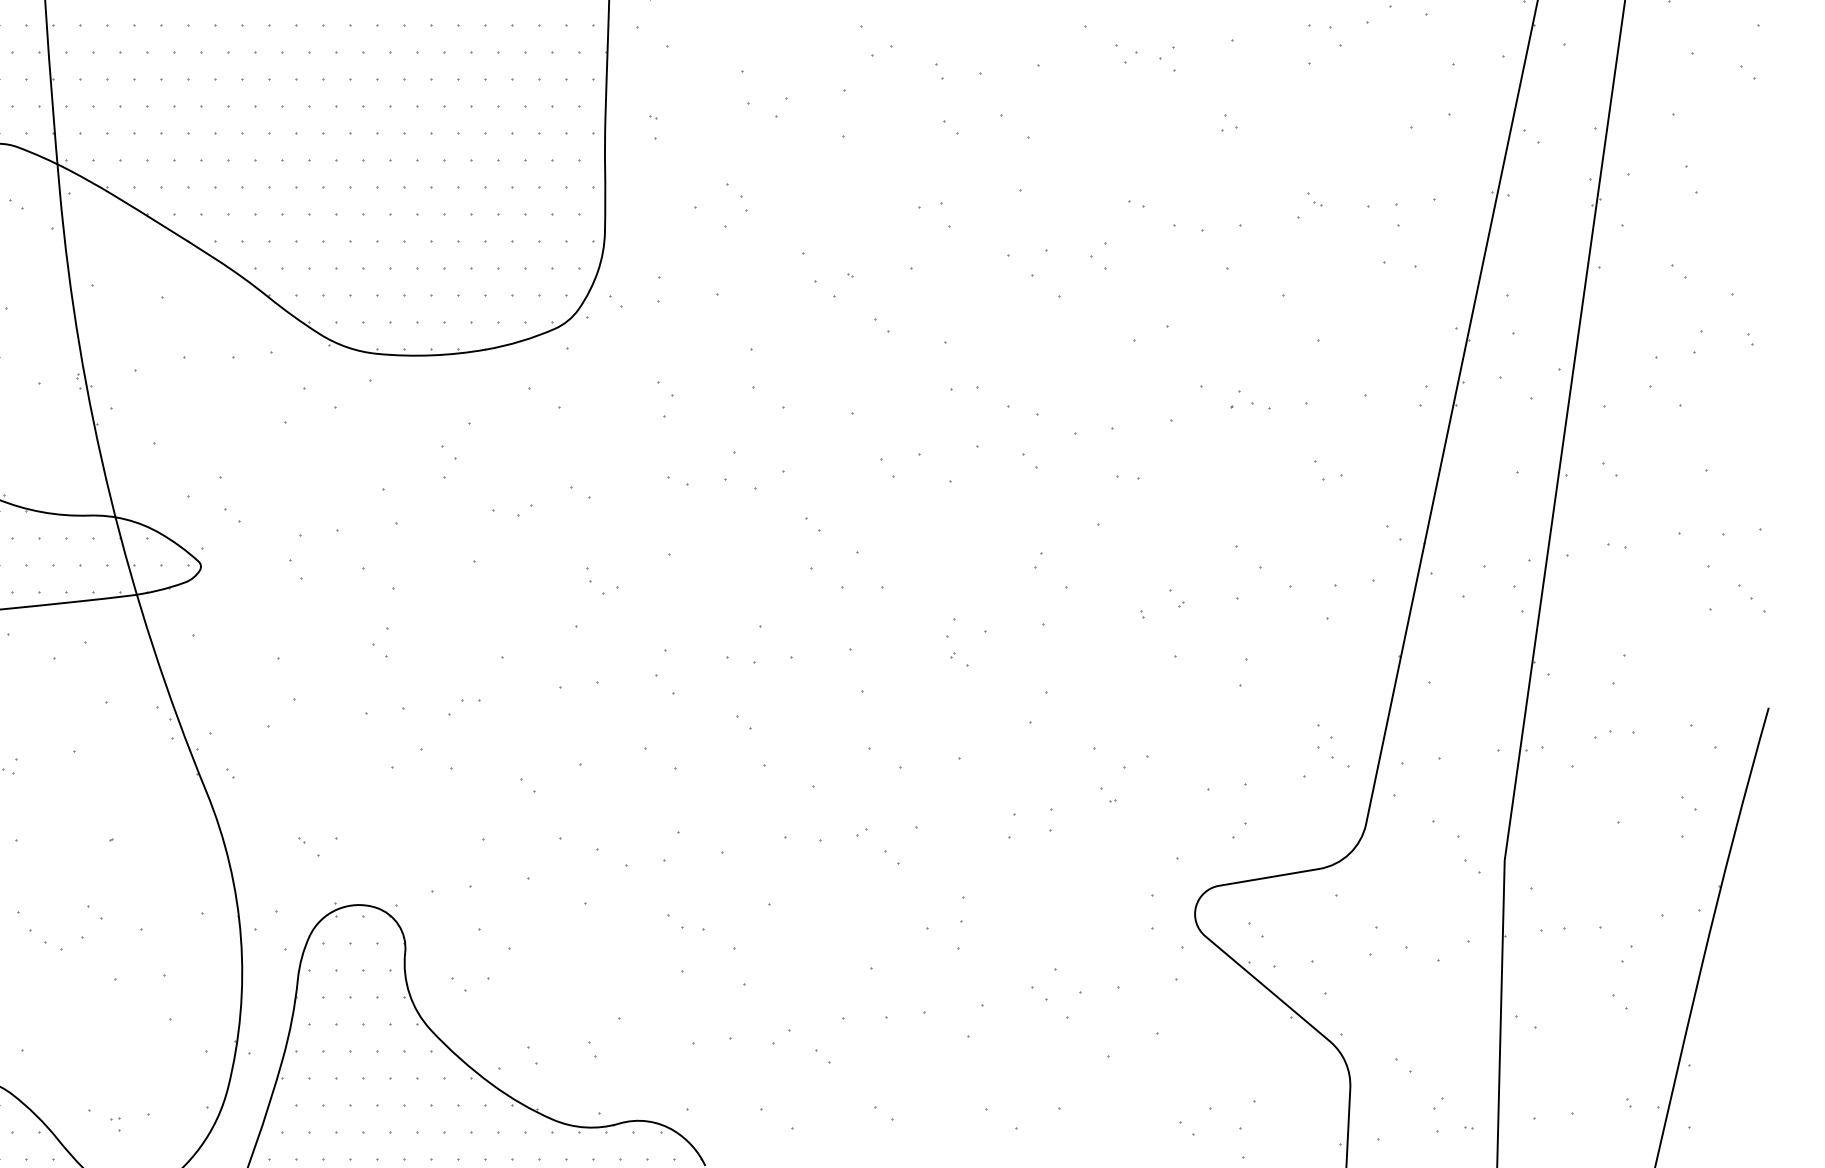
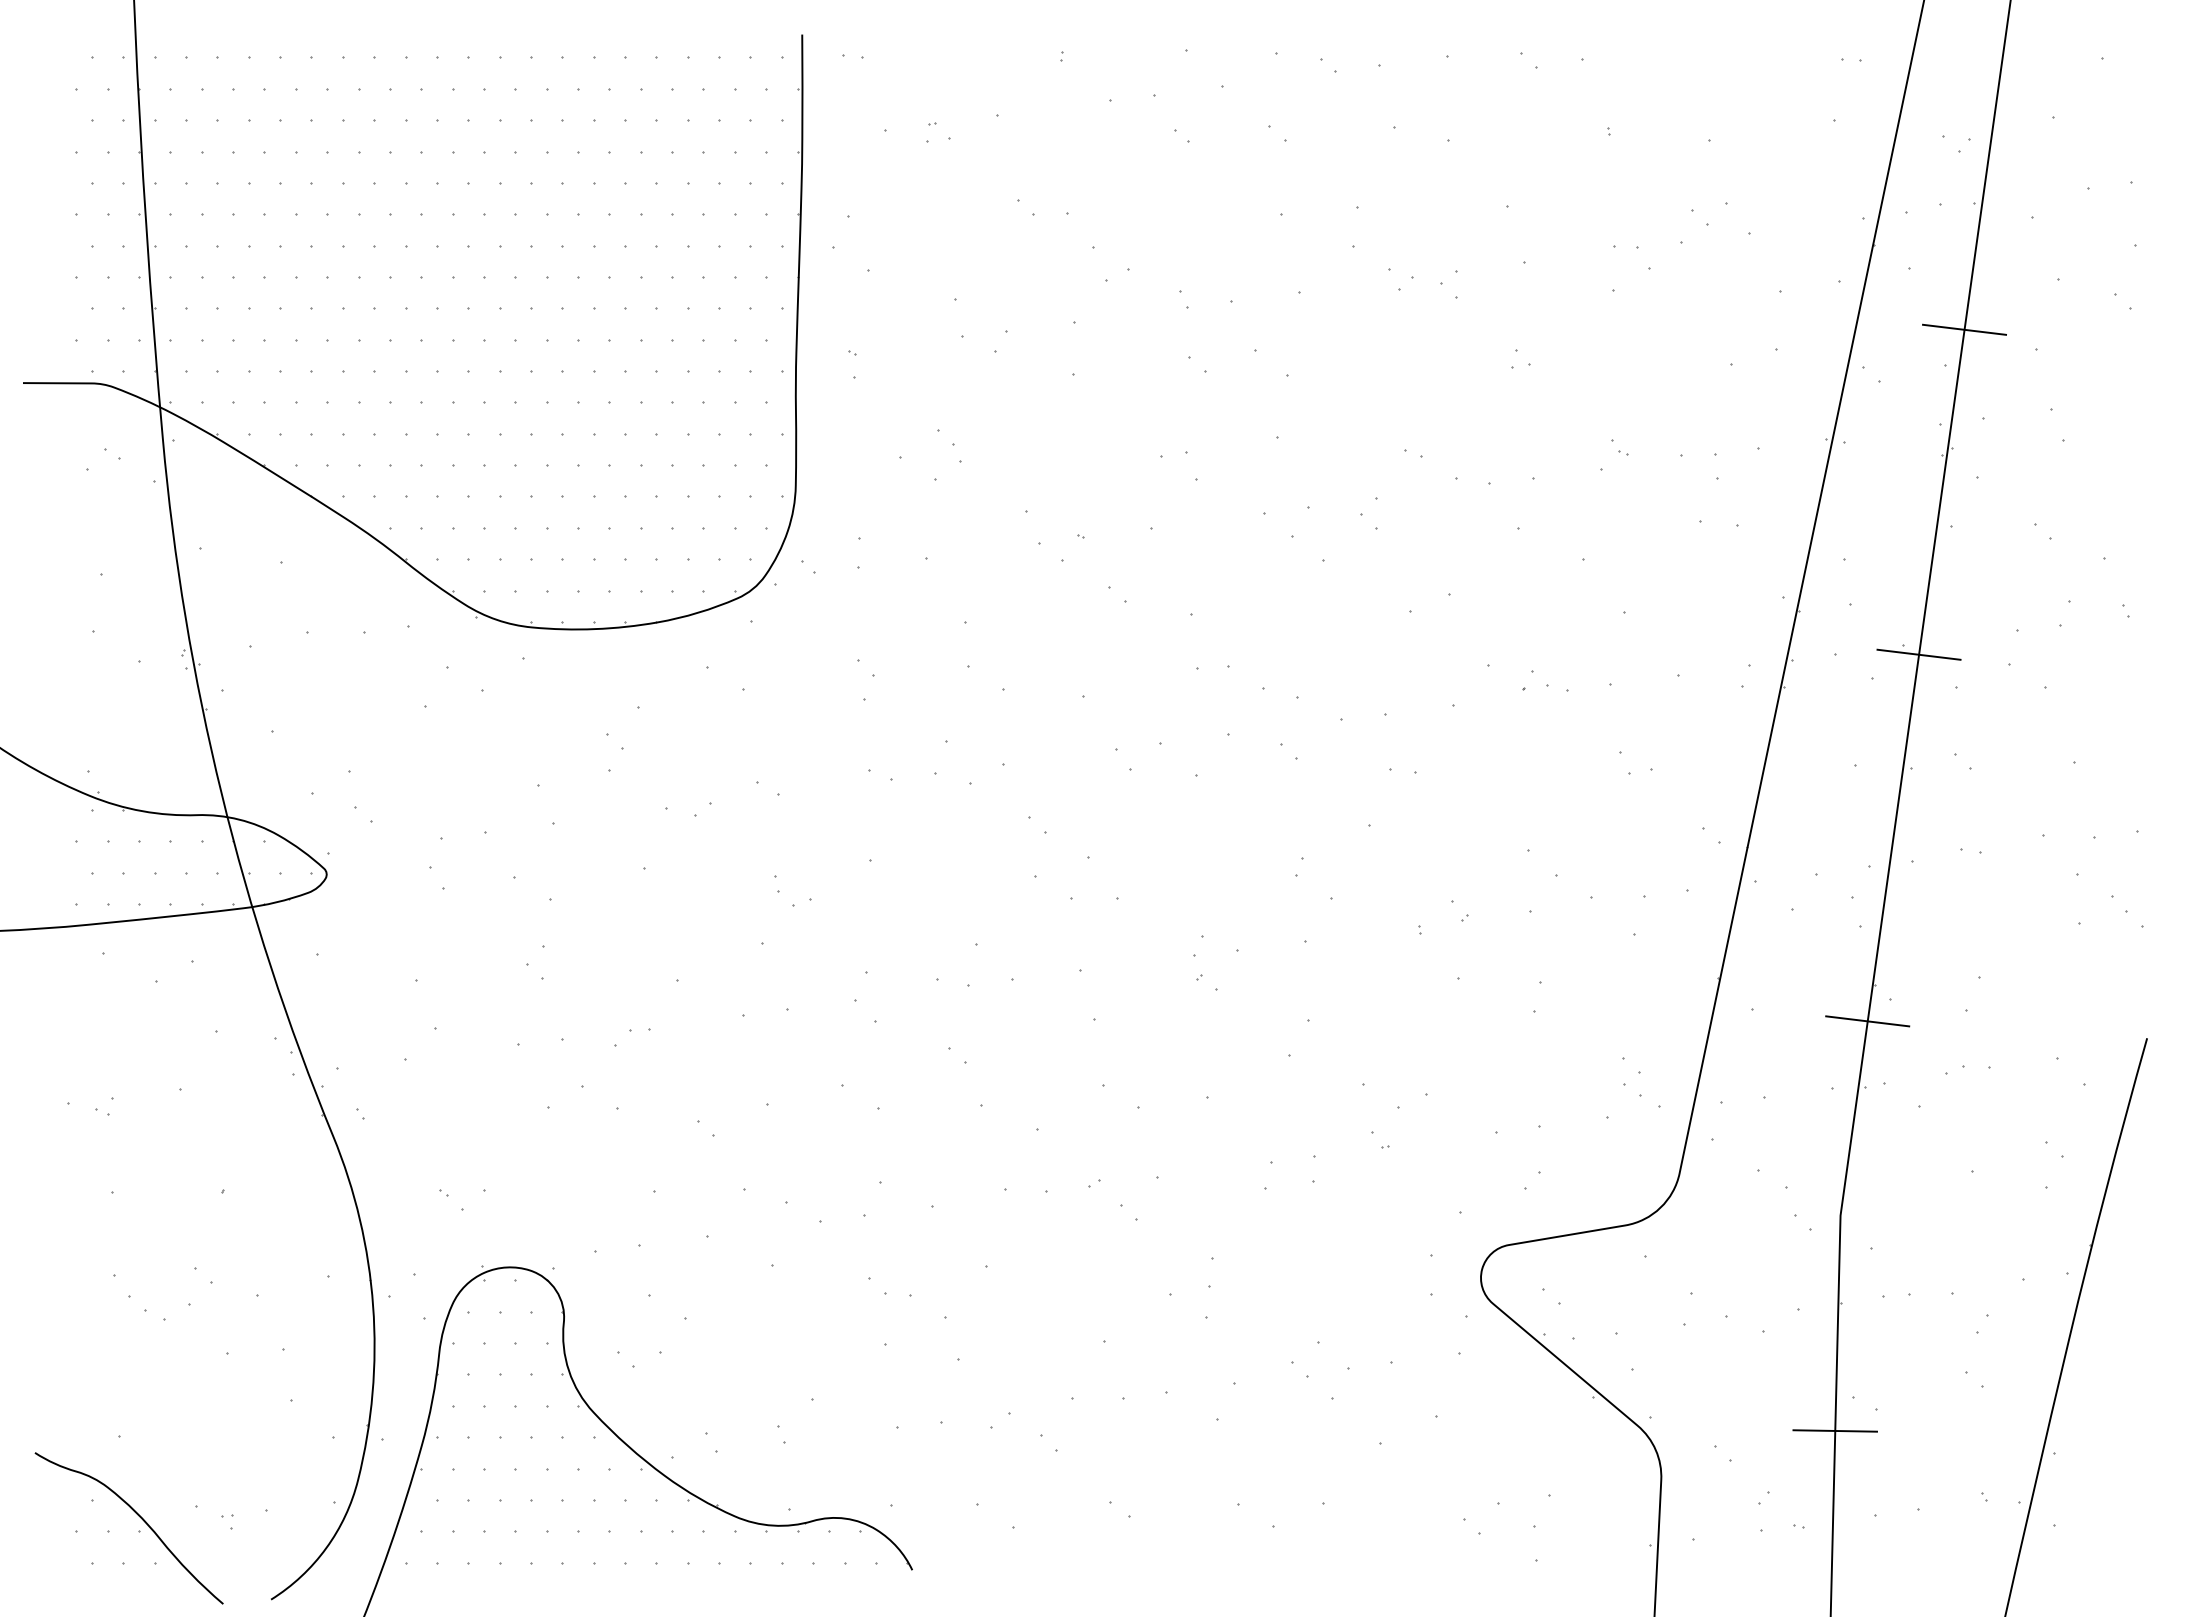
line: (1611, 97) -> (1964, 329), added
line: (1571, 377) -> (1918, 654), added
line: (1527, 693) -> (1867, 1021), added
line: (1500, 1045) -> (1835, 1430), added

